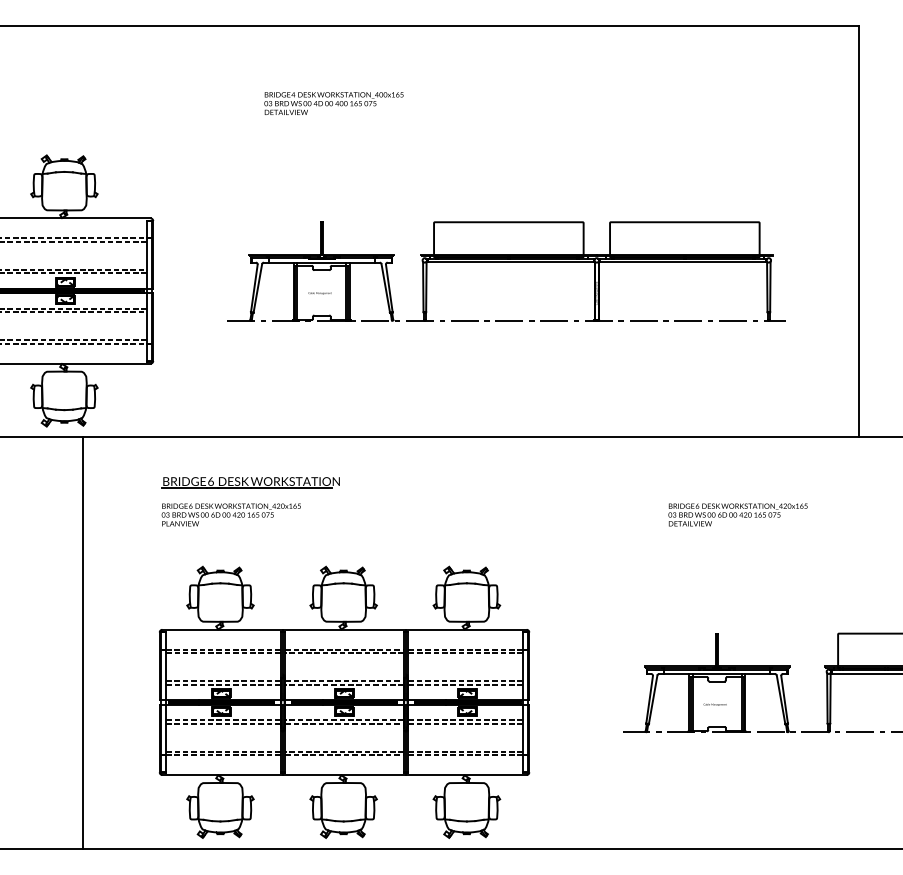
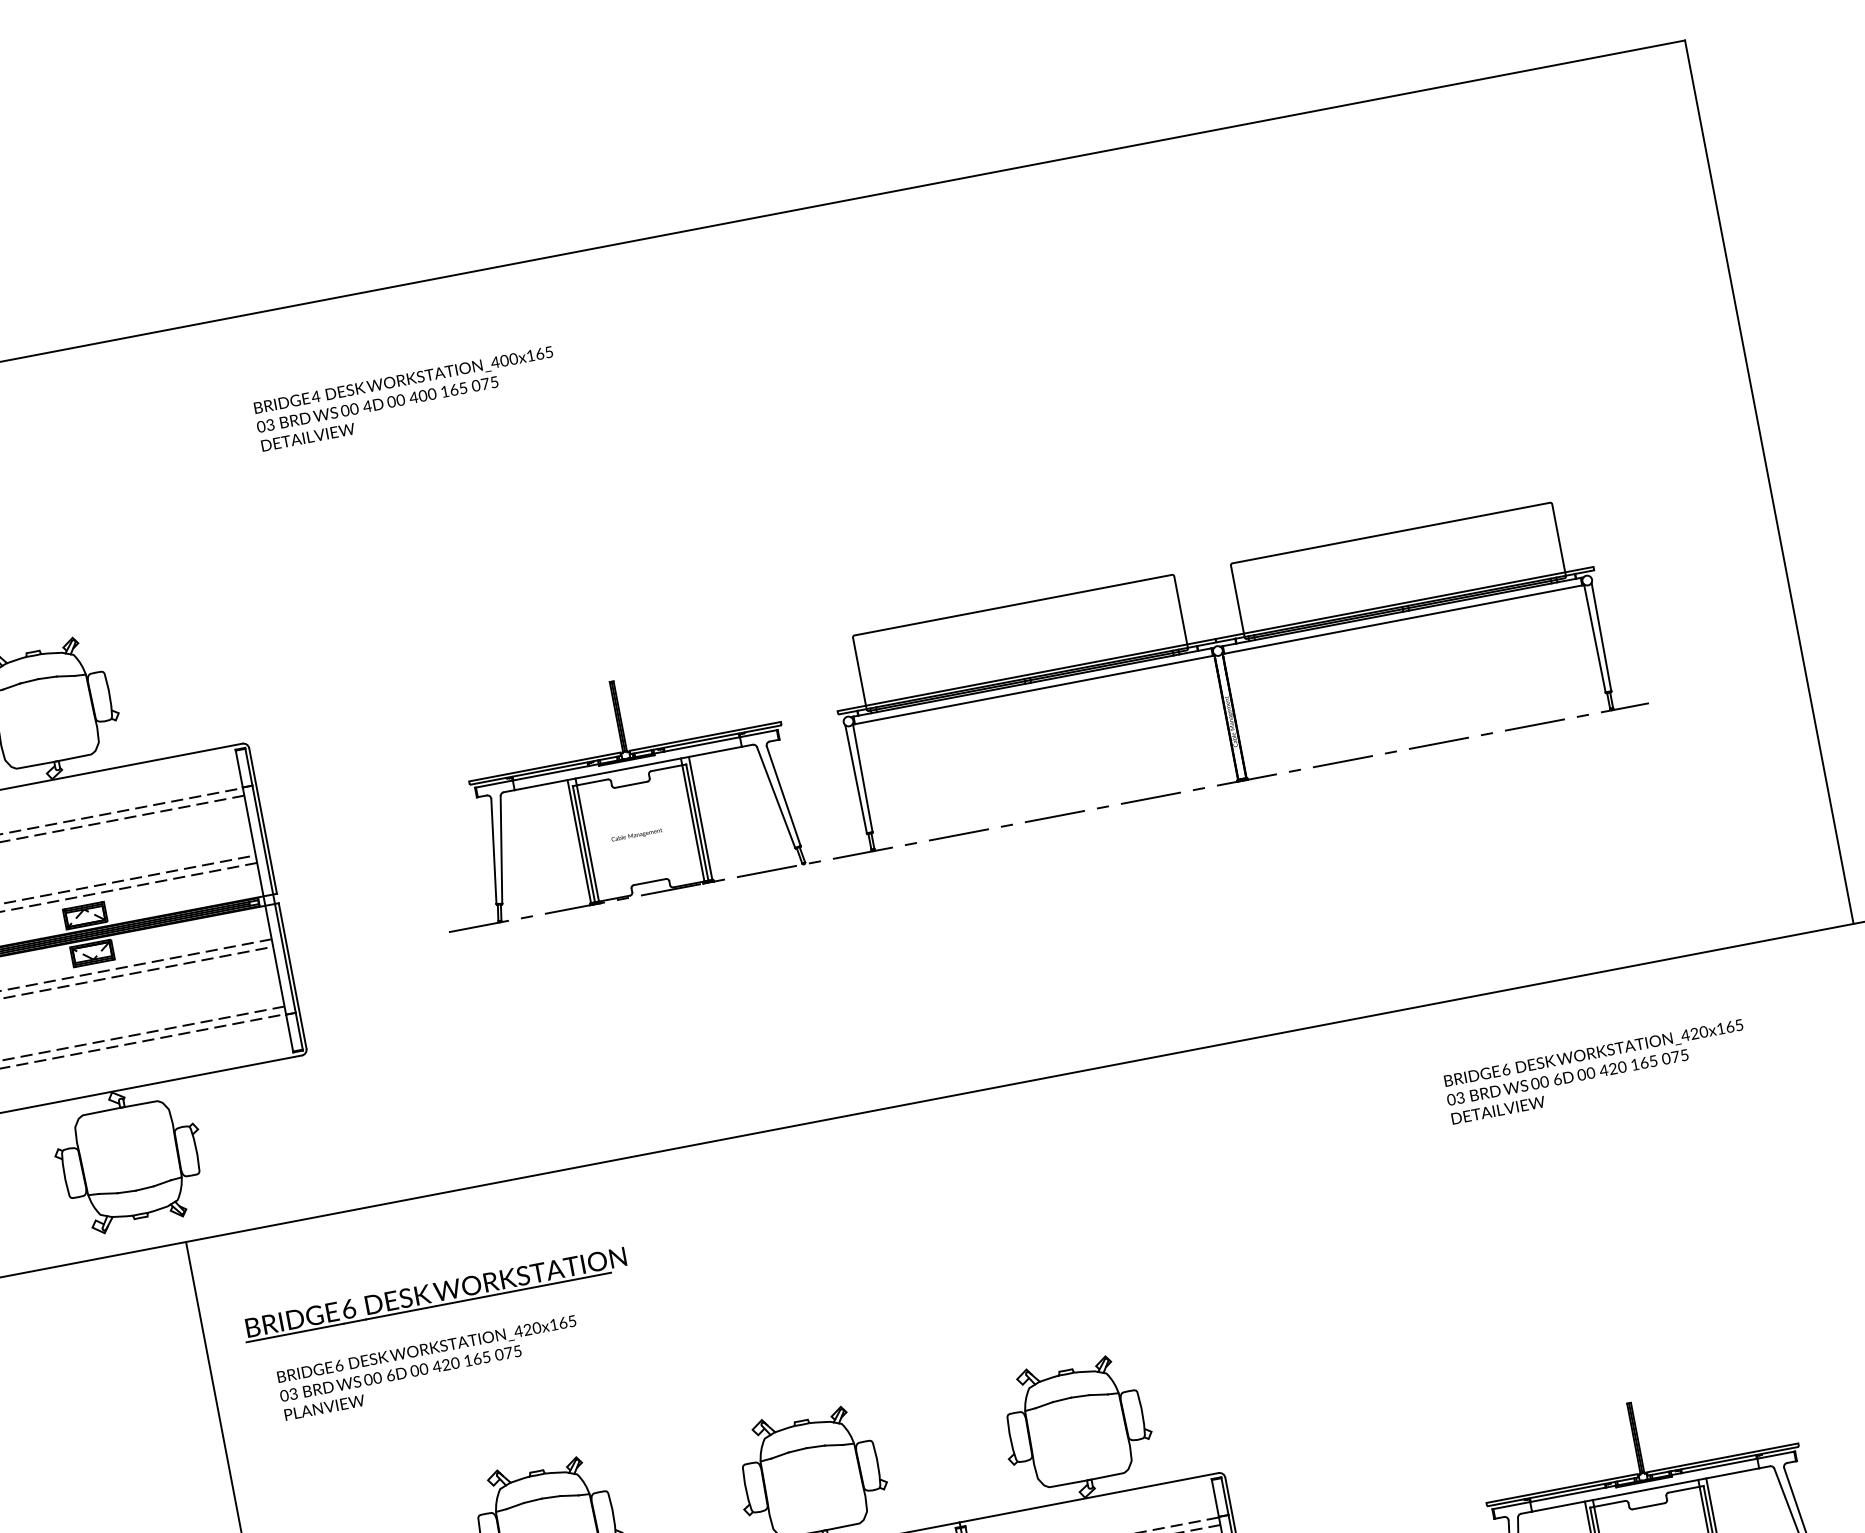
text: (333, 103) -> (405, 398), moved
part: (250, 482) -> (434, 1294), moved
text: (230, 514) -> (427, 1367), moved
text: (737, 514) -> (1595, 1071), moved

